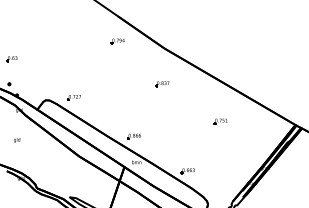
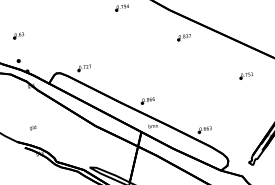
part: (162, 84) -> (184, 37), moved
part: (220, 121) -> (246, 75), moved
text: (16, 140) -> (32, 128), moved

